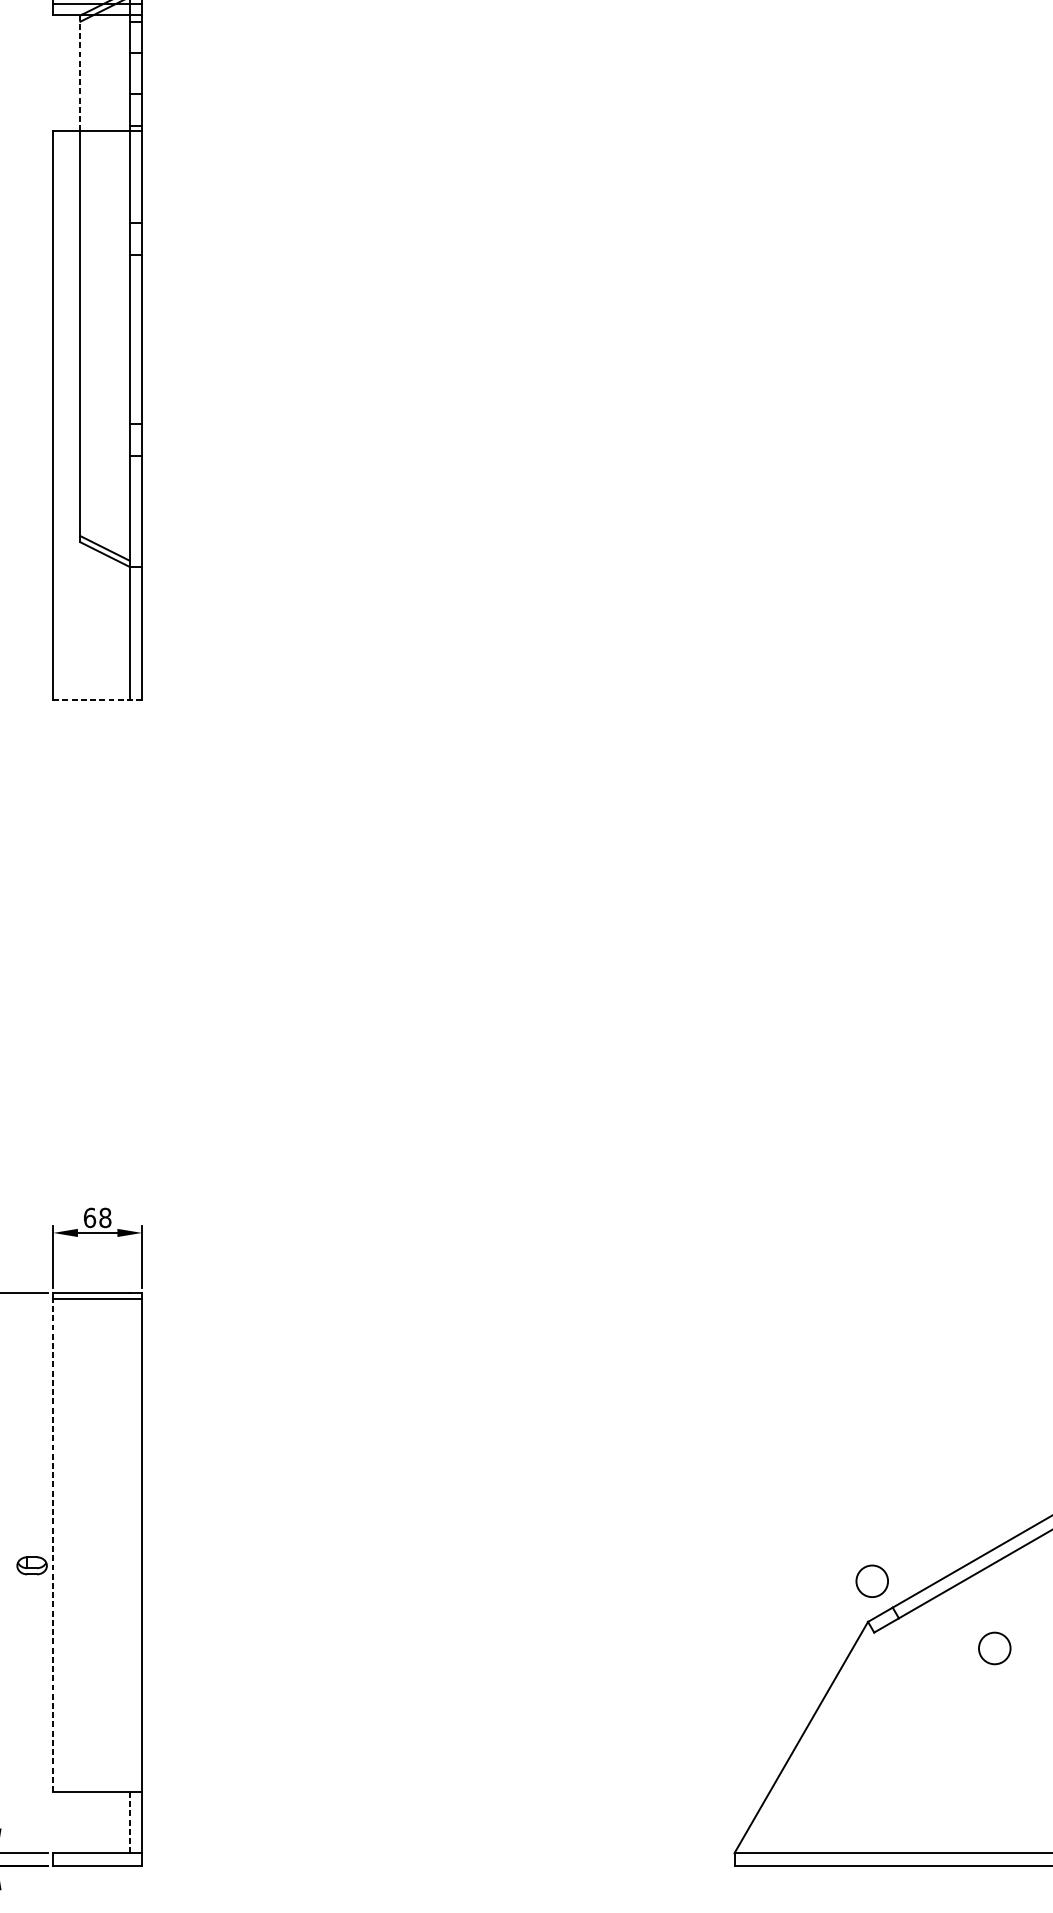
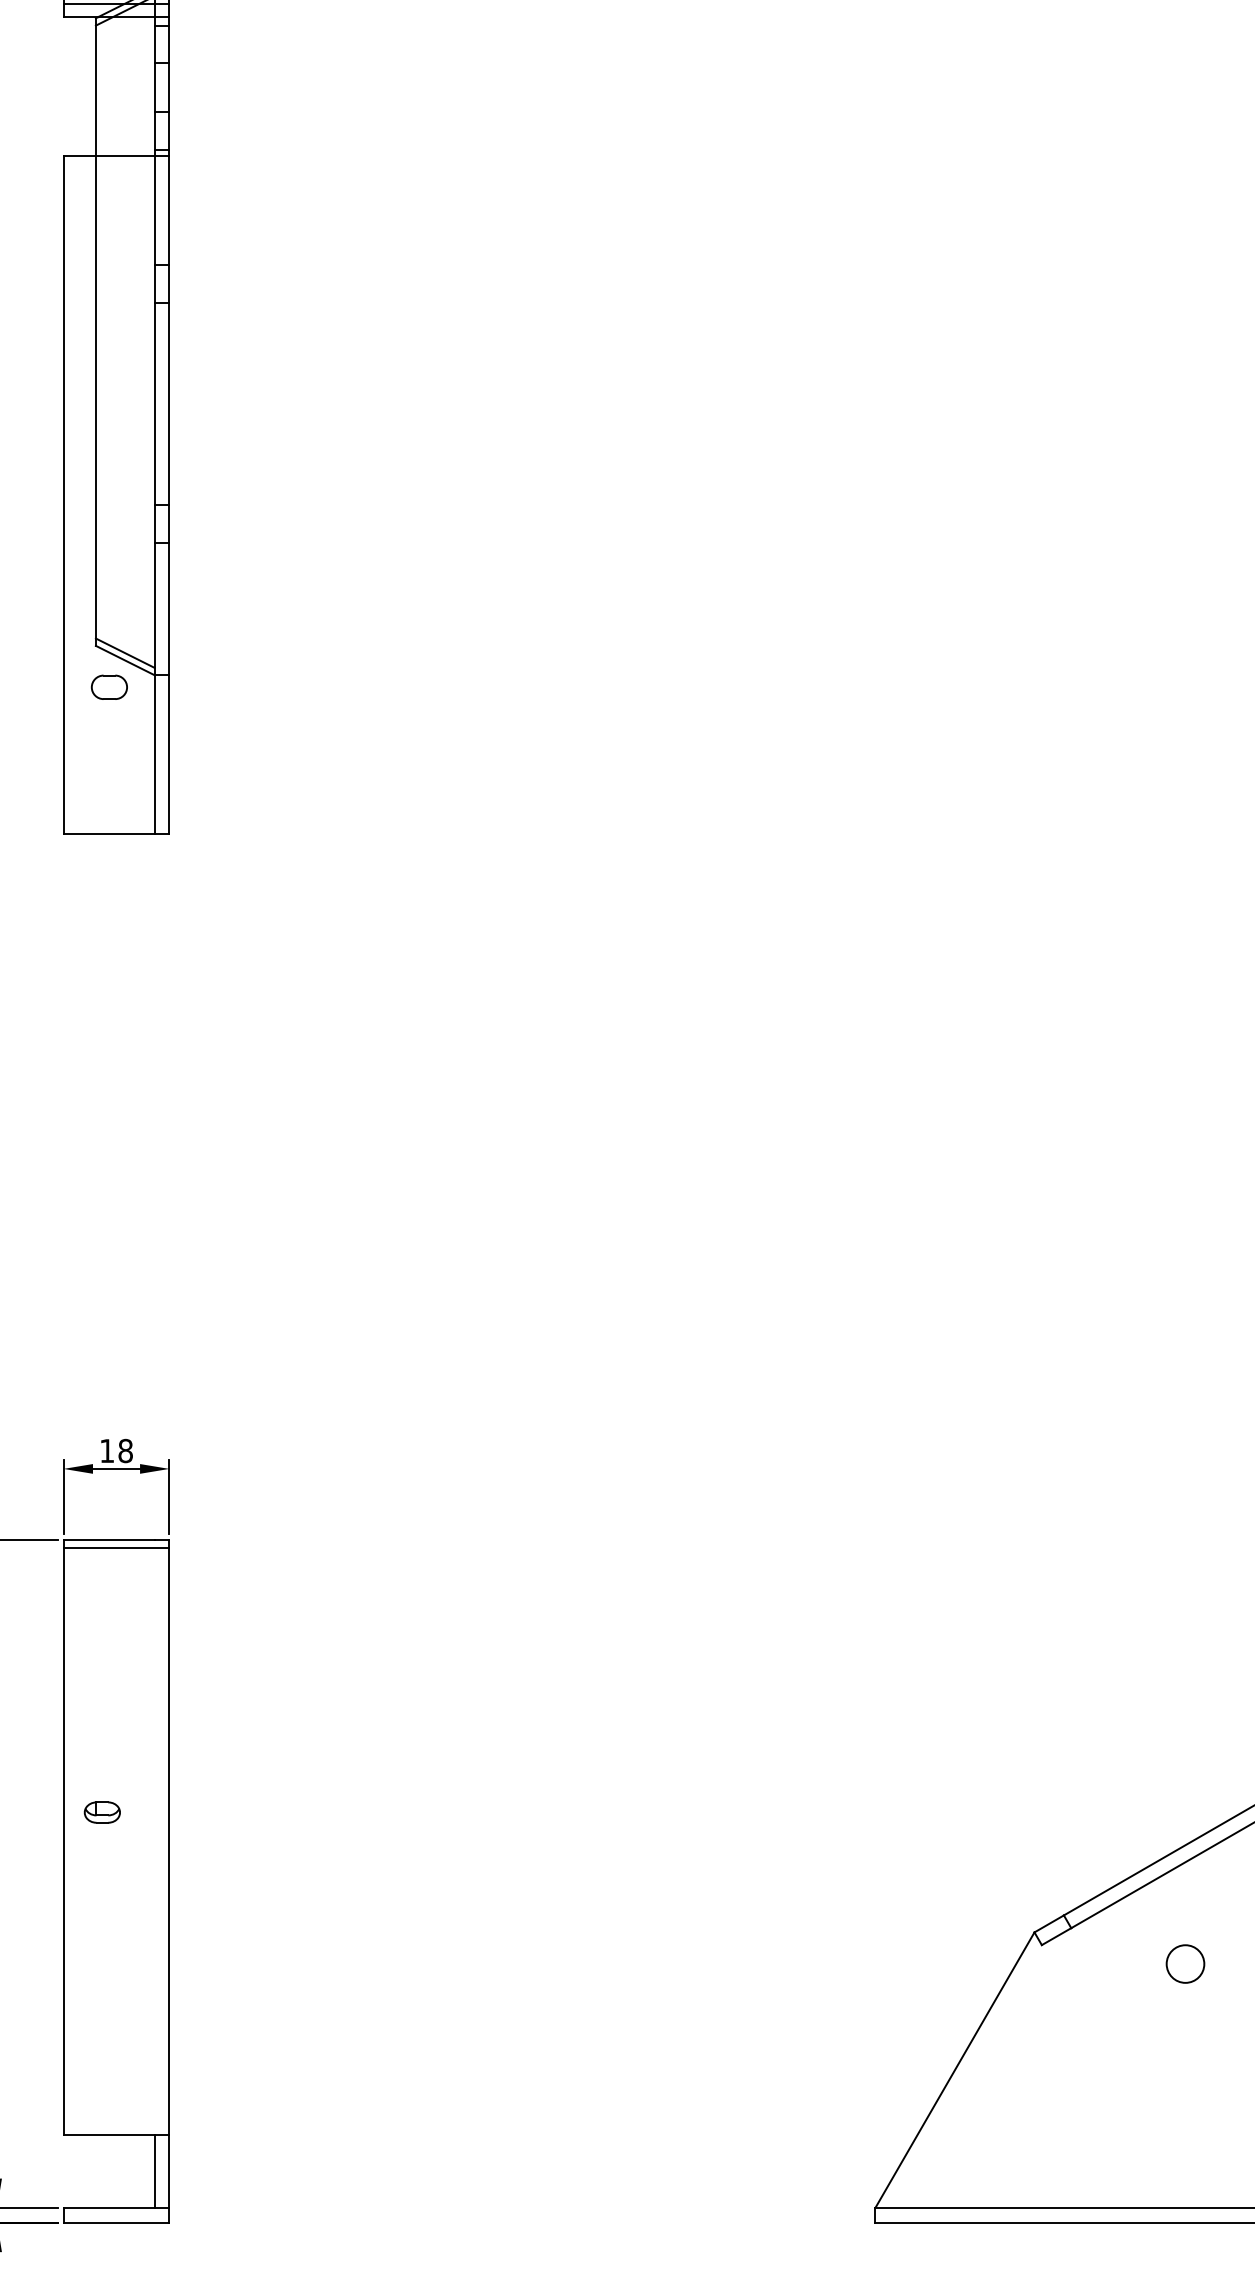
line: (80, 73) -> (95, 87), dashed -> solid
part: (90, 576) -> (108, 686), added
line: (97, 700) -> (116, 834), dashed -> solid
text: (90, 1217) -> (107, 1450), 68 -> 18
line: (53, 1545) -> (63, 1841), dashed -> solid
part: (31, 1565) -> (101, 1812), moved
circle: (872, 1580) -> (1039, 1883), removed
line: (129, 1823) -> (154, 2172), dashed -> solid

